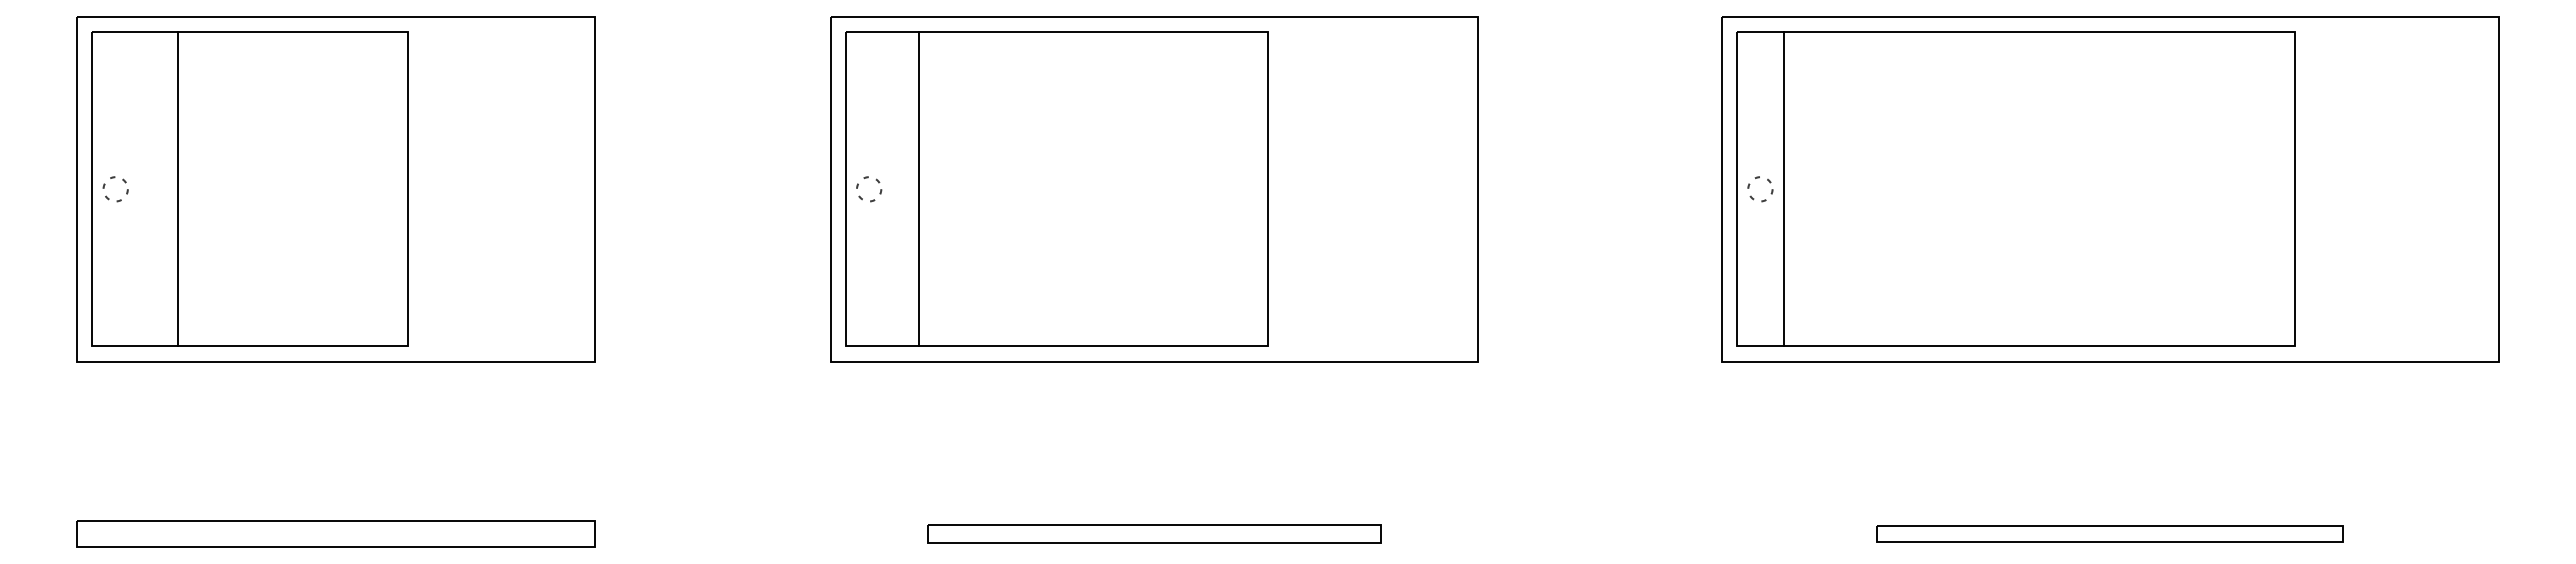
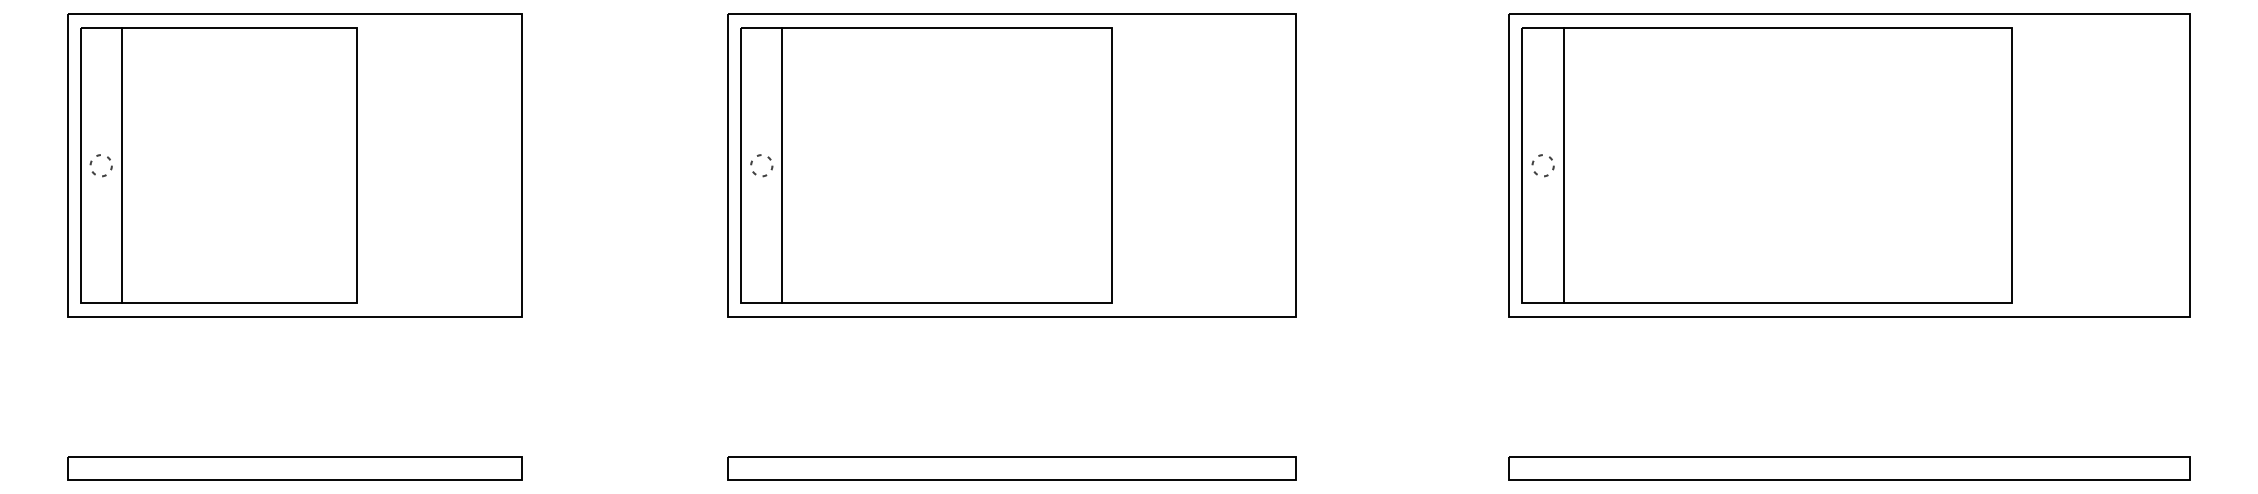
line: (177, 189) -> (121, 165), moved
line: (919, 189) -> (782, 165), moved
part: (1154, 533) -> (1011, 467), size x1.43
part: (2110, 533) -> (1850, 467), size x1.67

